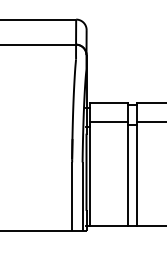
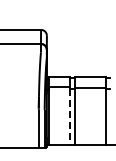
line: (128, 175) -> (70, 117), solid -> dashed

